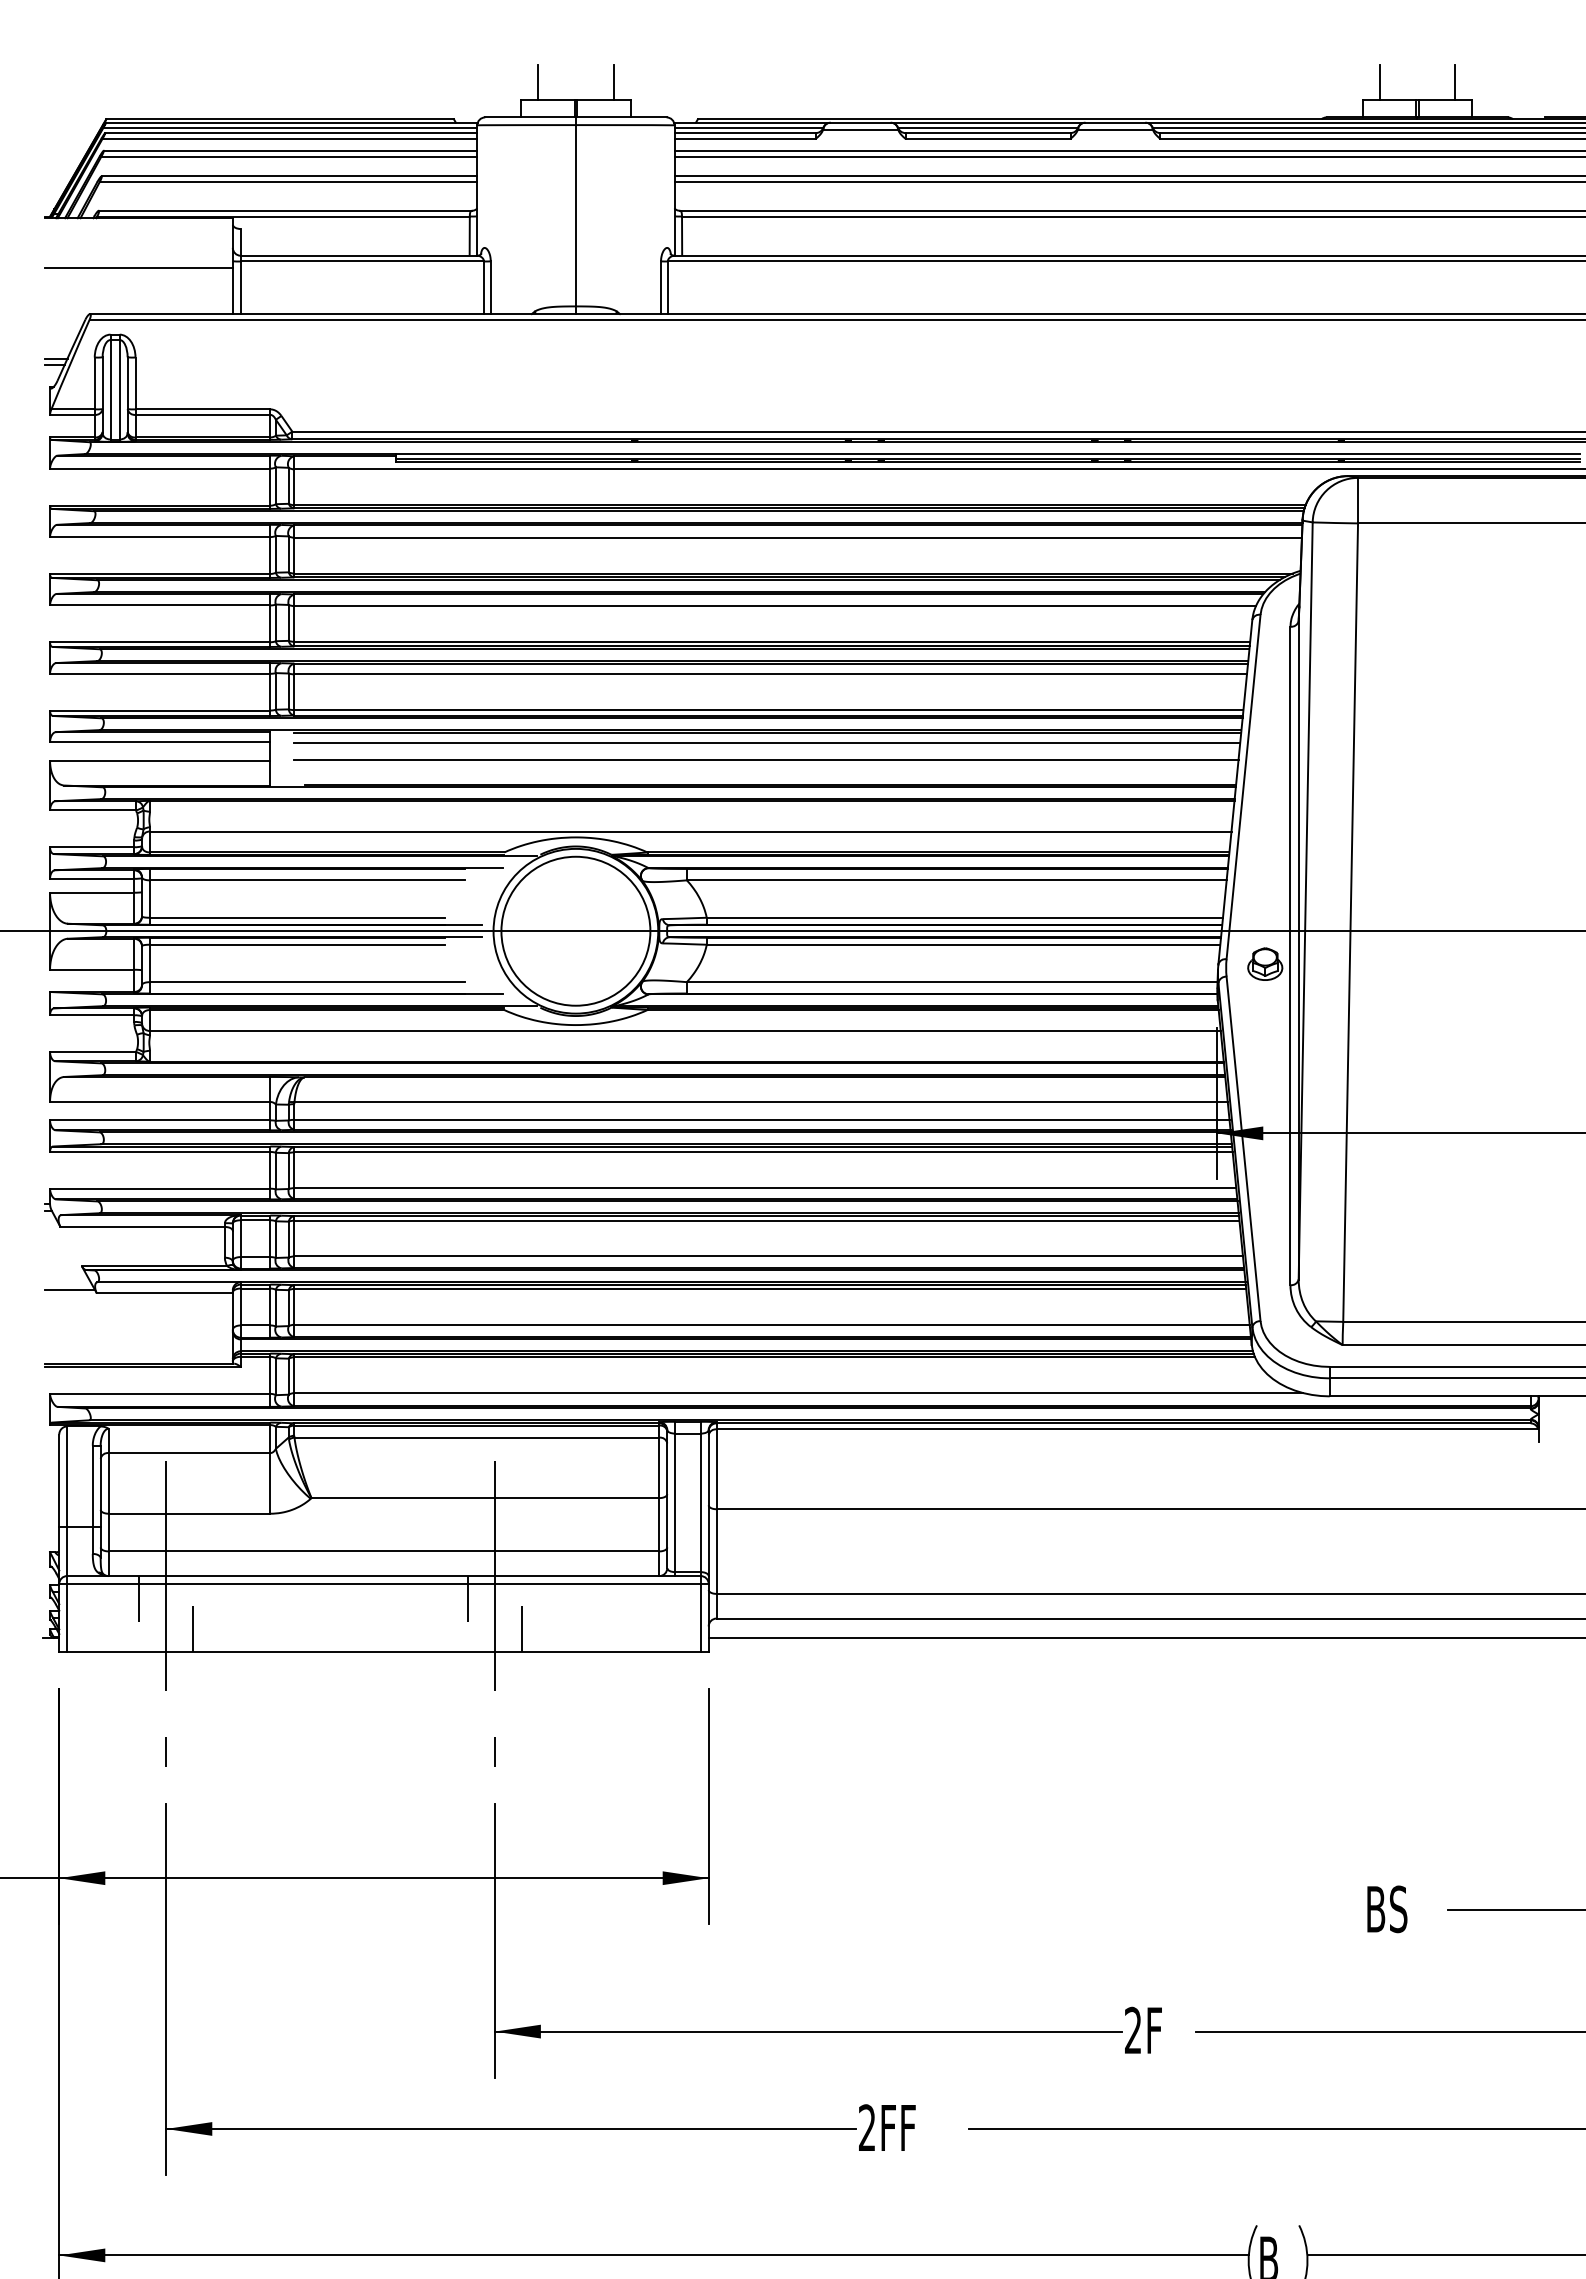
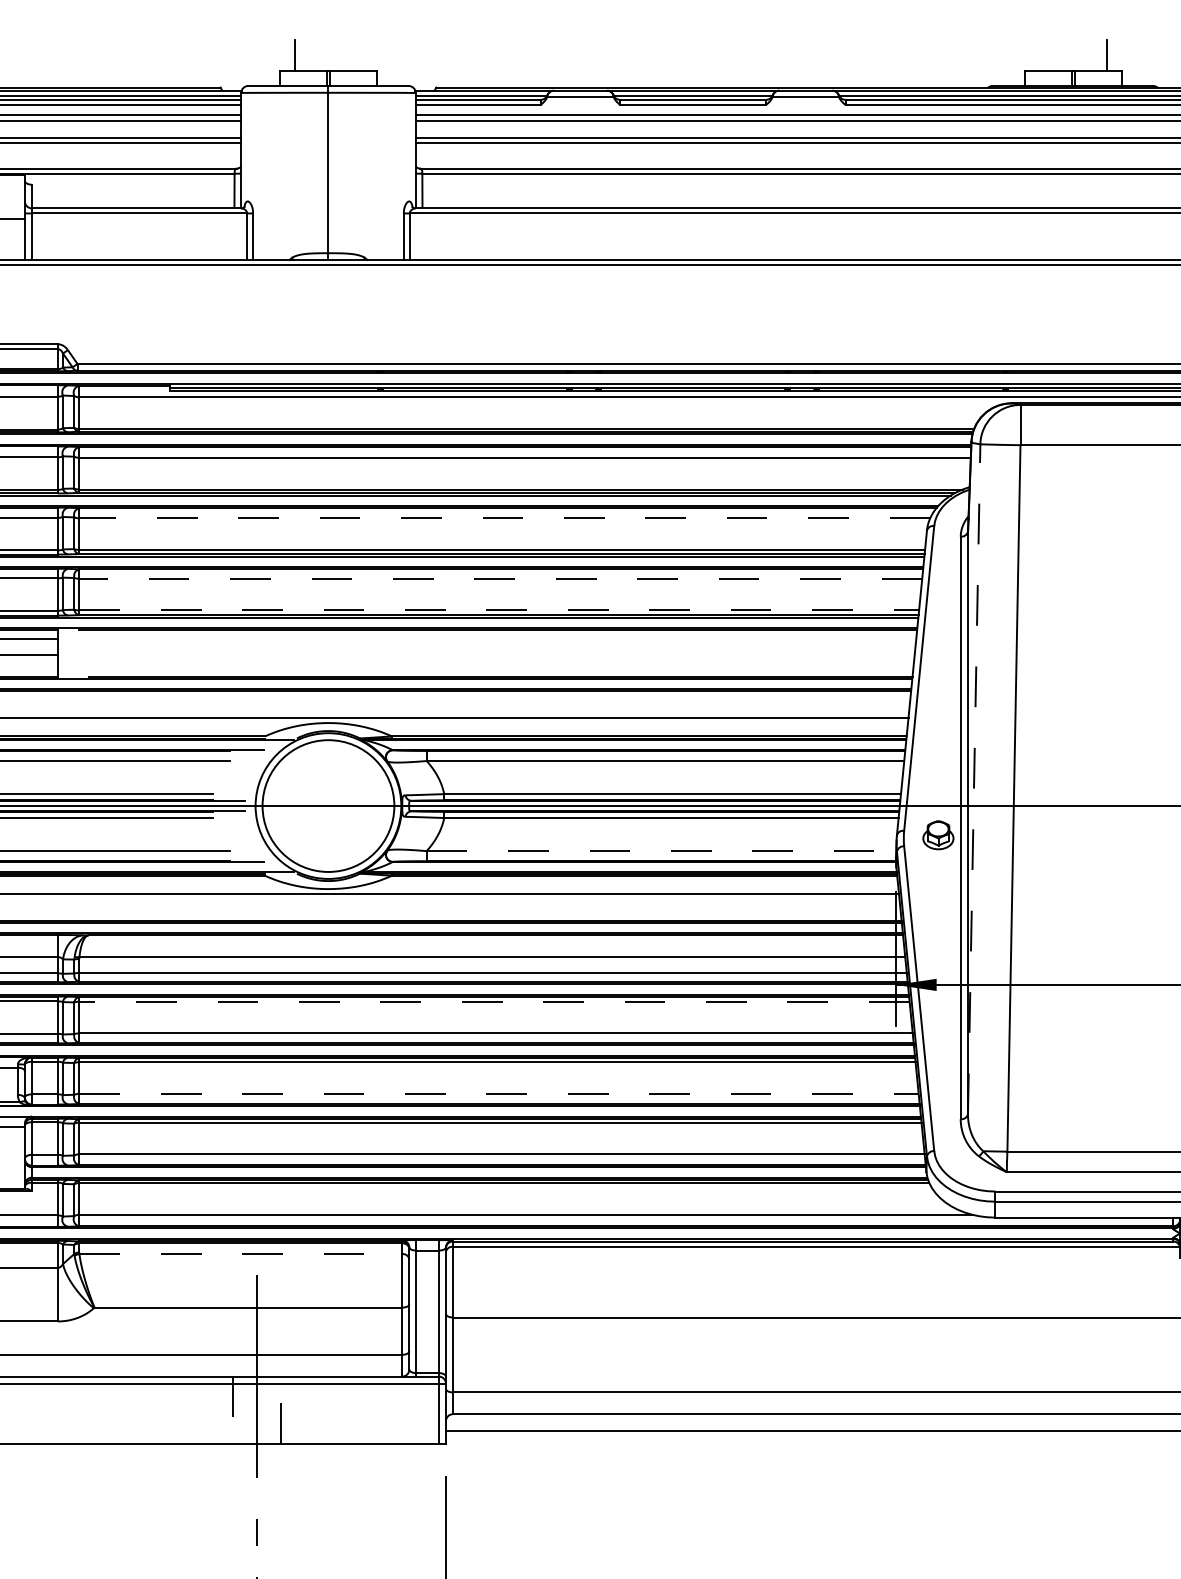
line: (613, 82) -> (361, 55), removed
line: (1380, 82) -> (1040, 55), removed
line: (775, 606) -> (505, 518), solid -> dashed
line: (770, 674) -> (500, 578), solid -> dashed
line: (768, 710) -> (498, 610), solid -> dashed
line: (767, 742) -> (497, 639), removed
line: (766, 760) -> (497, 654), removed
line: (1305, 900) -> (974, 778), solid -> dashed
line: (952, 982) -> (661, 851), solid -> dashed
line: (763, 1152) -> (494, 1001), solid -> dashed
line: (769, 1256) -> (499, 1093), solid -> dashed
line: (477, 1437) -> (241, 1254), solid -> dashed

